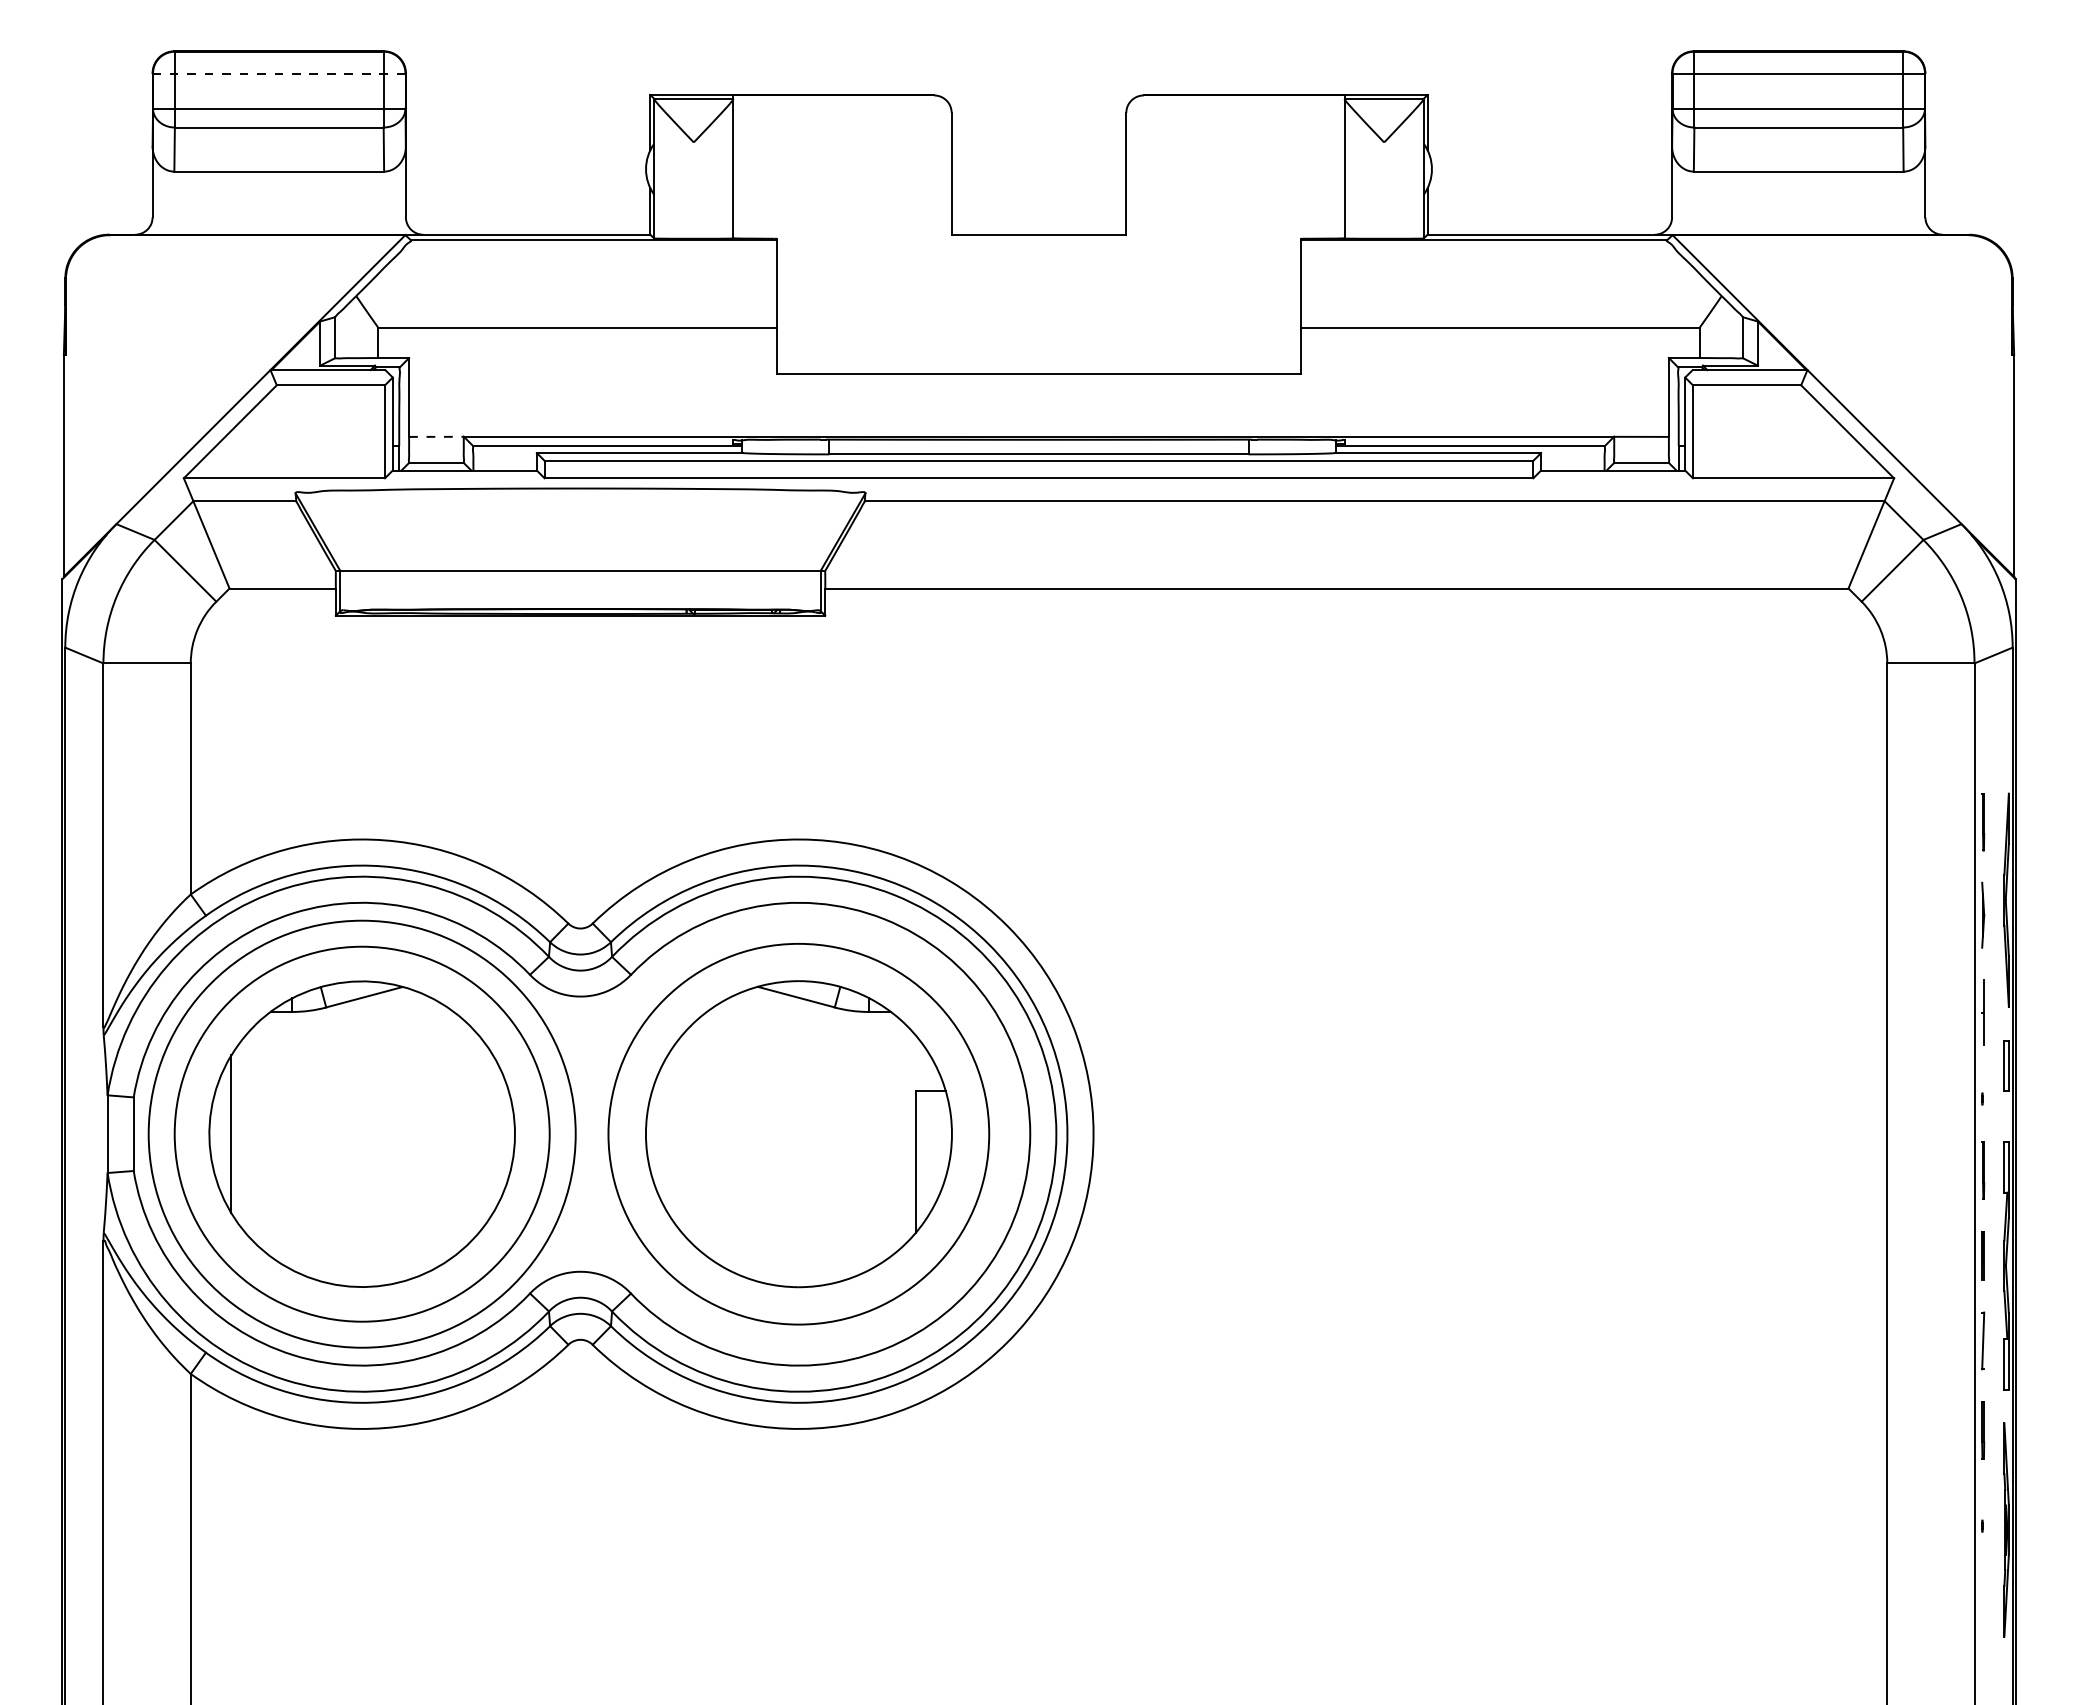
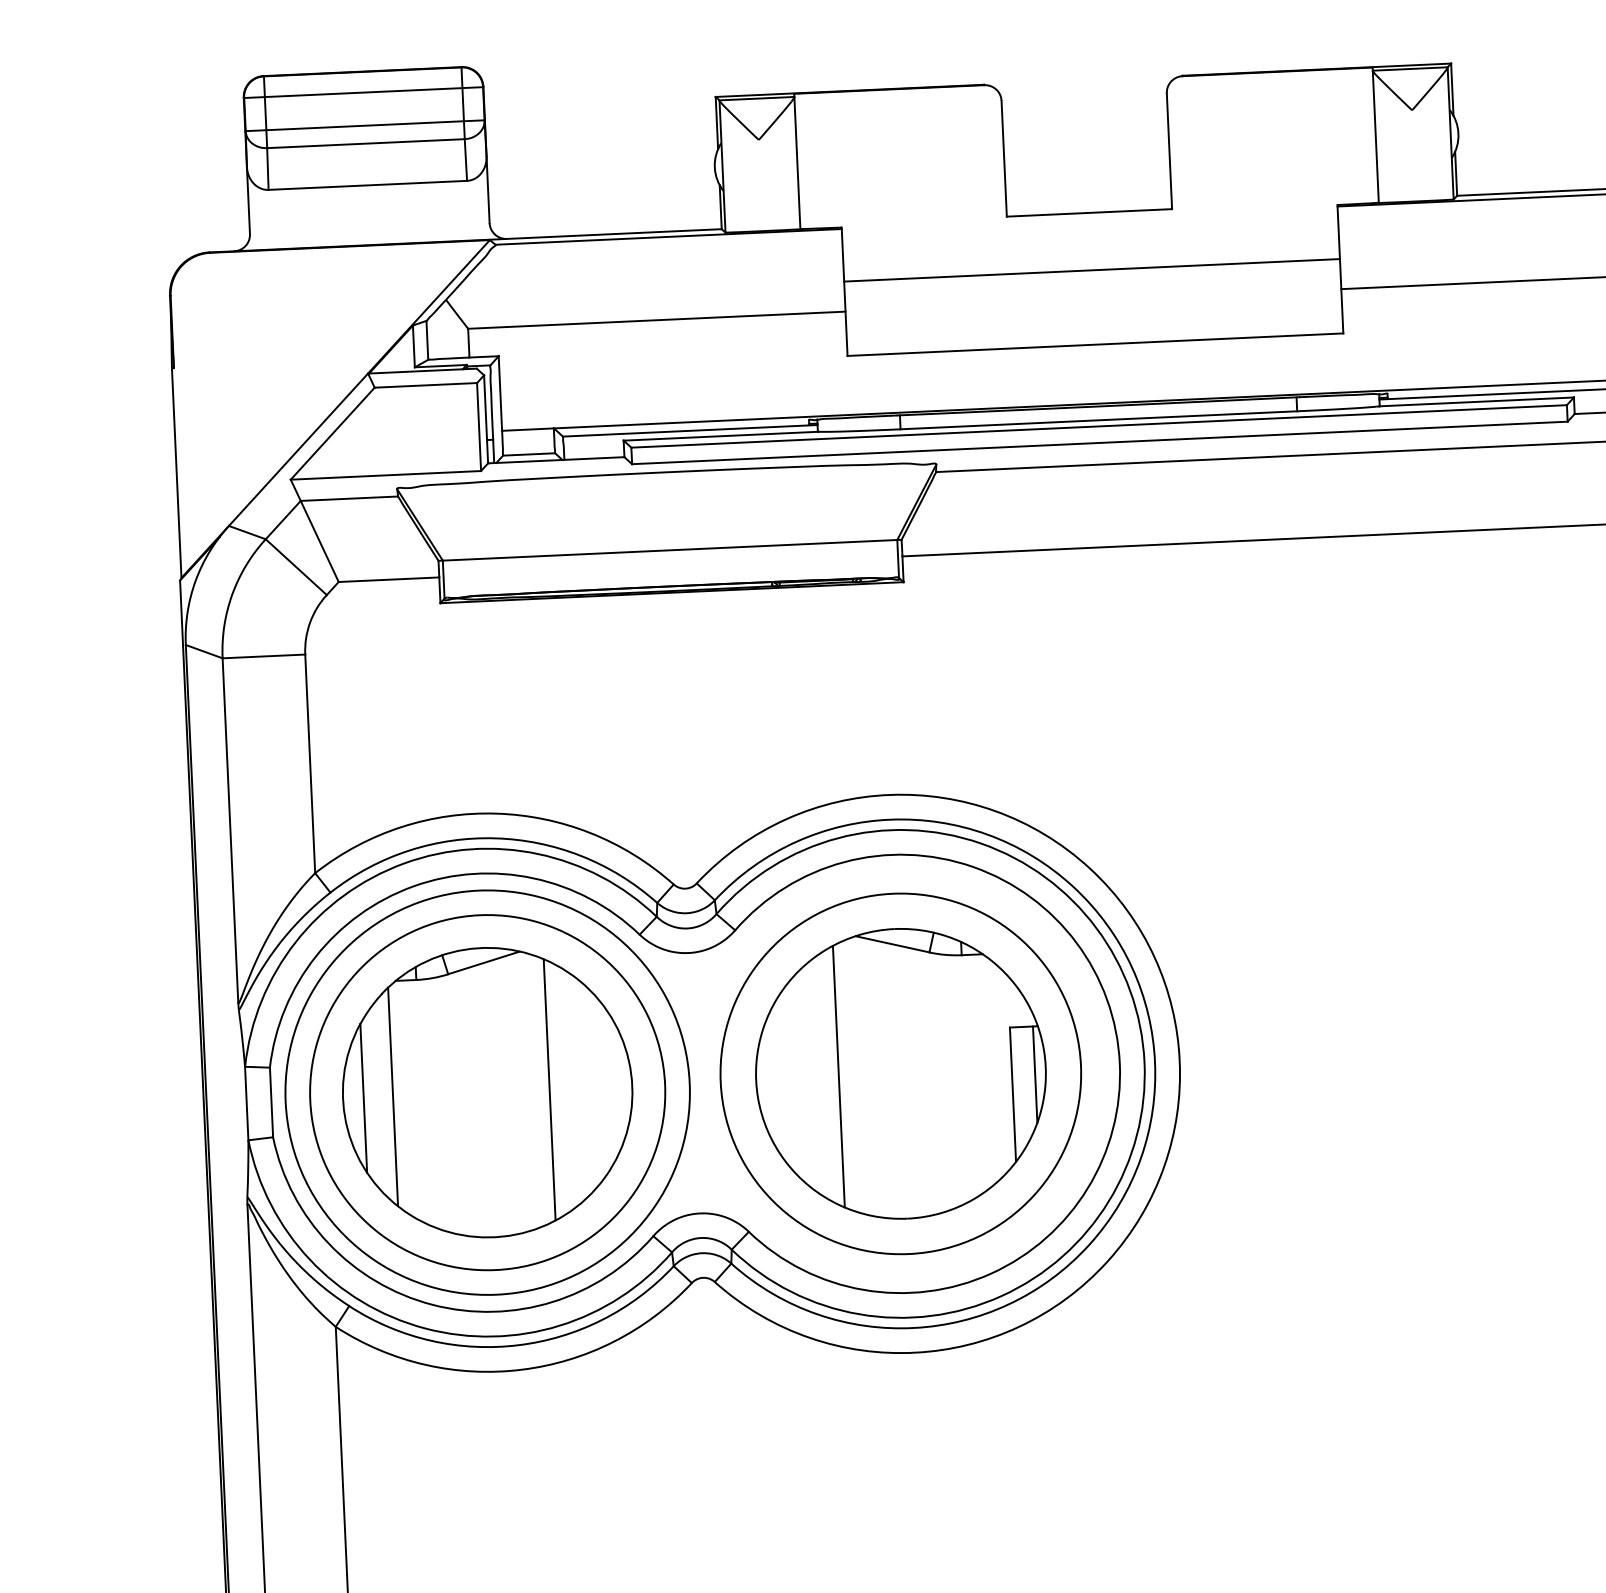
line: (278, 73) -> (362, 92), dashed -> solid
line: (1038, 295) -> (1091, 269), added
line: (436, 436) -> (528, 429), dashed -> solid
line: (262, 1133) -> (393, 1096), added
line: (427, 1134) -> (549, 1090), added
line: (733, 1134) -> (839, 1076), added
line: (940, 1141) -> (1035, 1074), added

